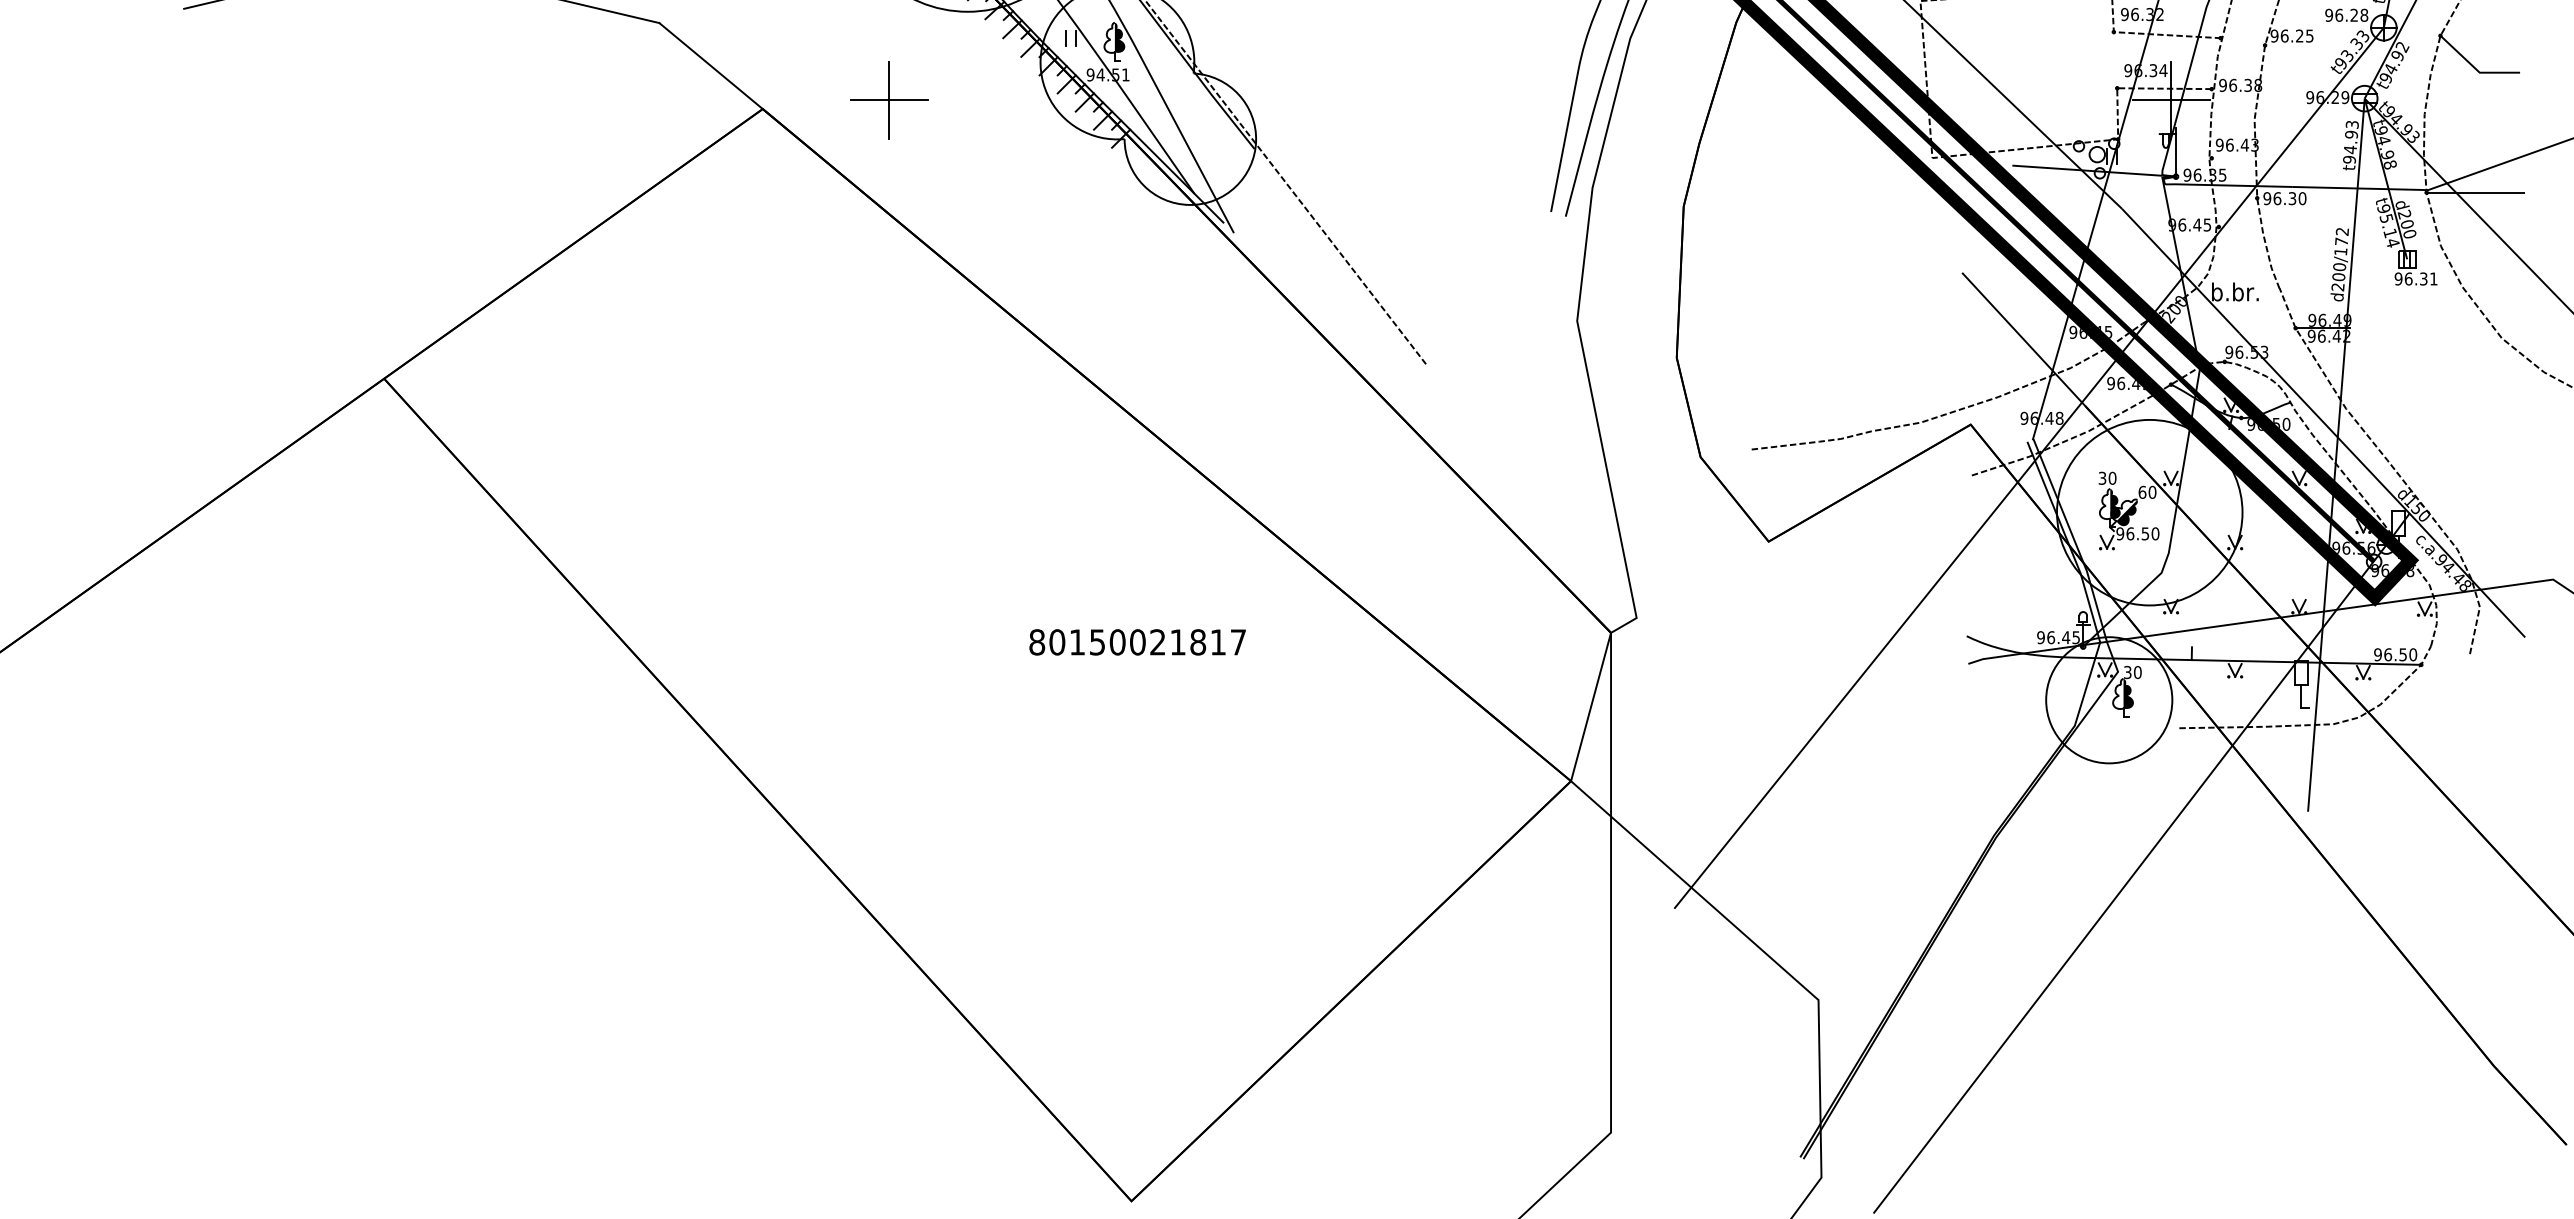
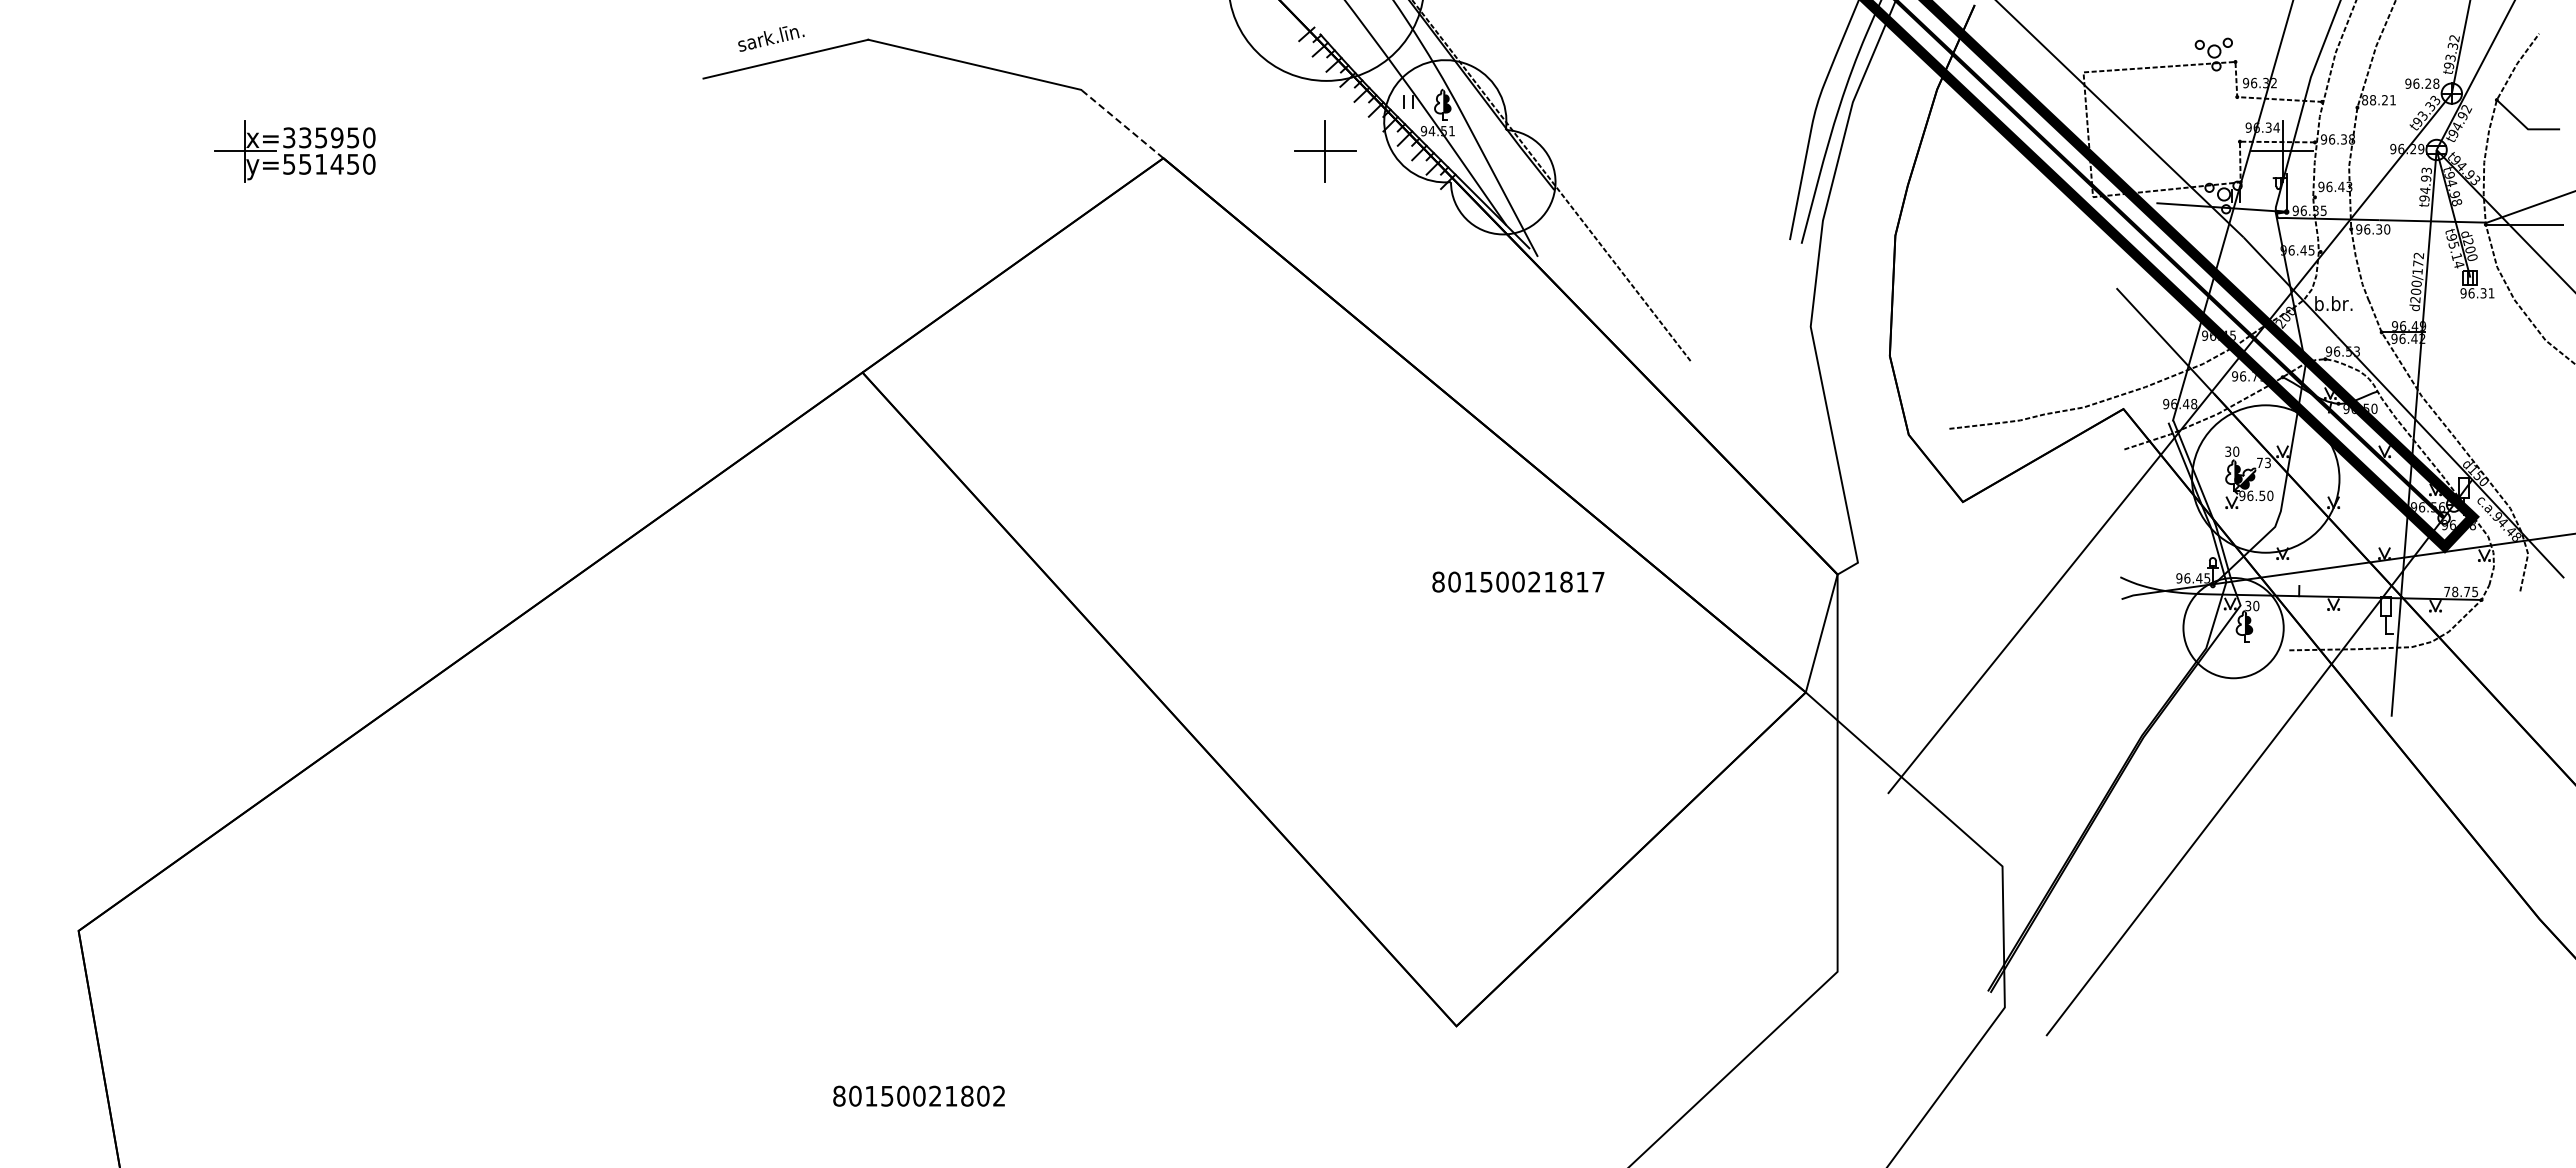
text: (2291, 36) -> (2378, 100), 96.25 -> 88.21
line: (710, 65) -> (1121, 123), solid -> dashed
part: (889, 100) -> (1325, 151), moved
text: (2135, 383) -> (2254, 376), 96.49 -> 96.79
text: (2148, 491) -> (2264, 462), 60 -> 73
text: (1137, 641) -> (1518, 581), moved
text: (2396, 654) -> (2461, 591), 96.50 -> 78.75

